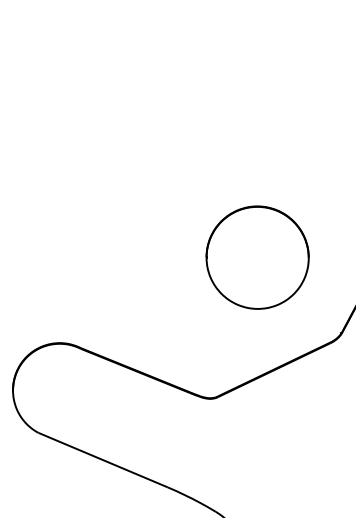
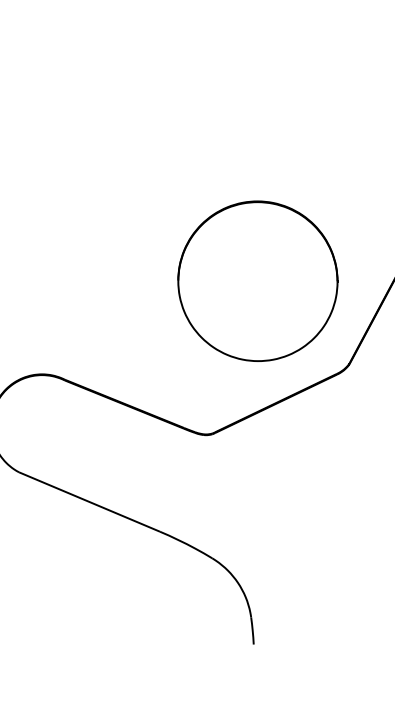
part: (257, 257) -> (257, 280), size x1.43

